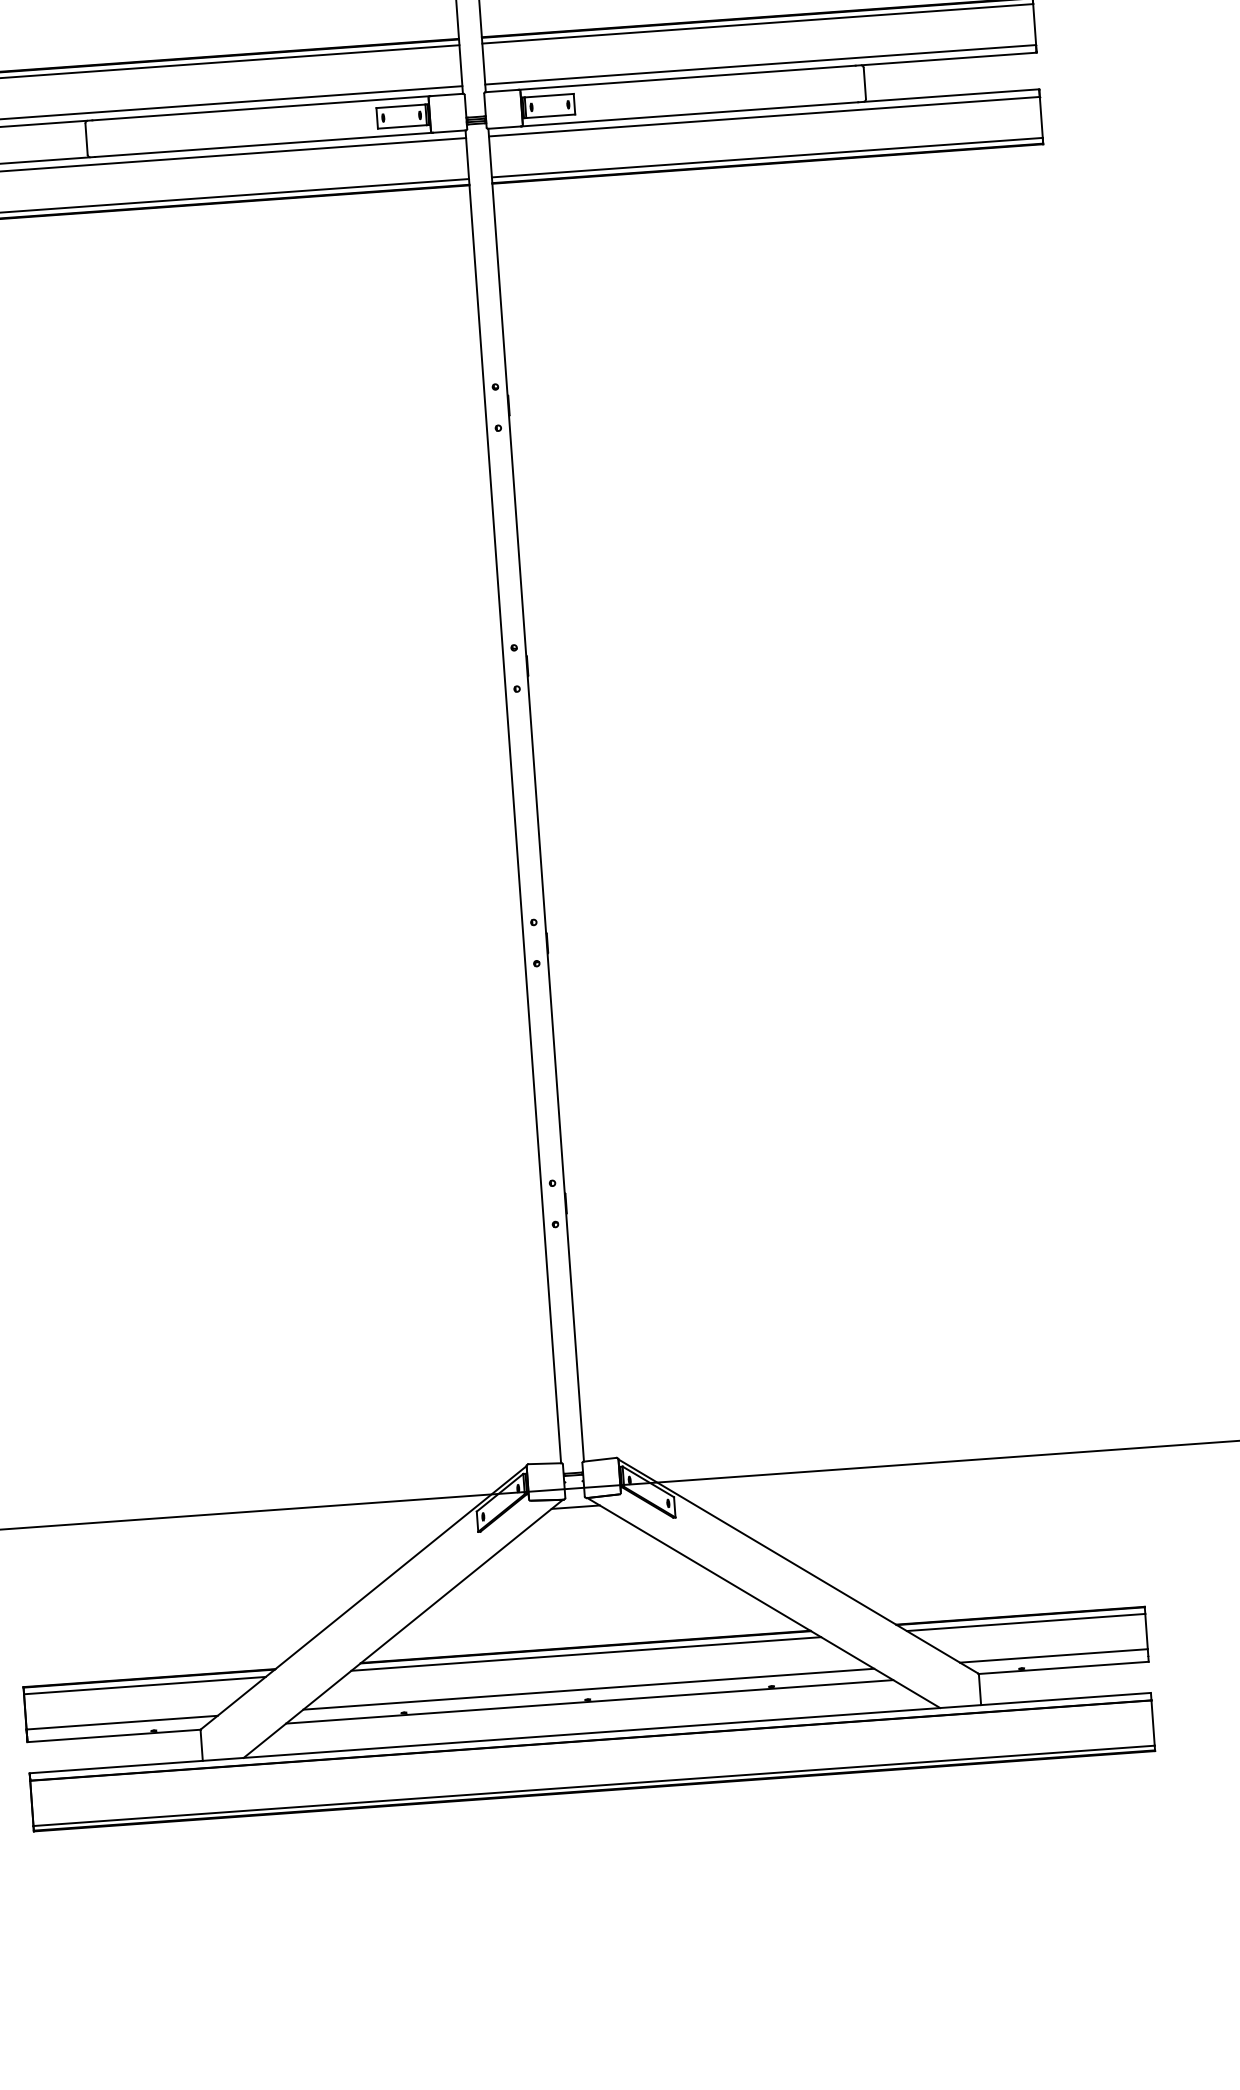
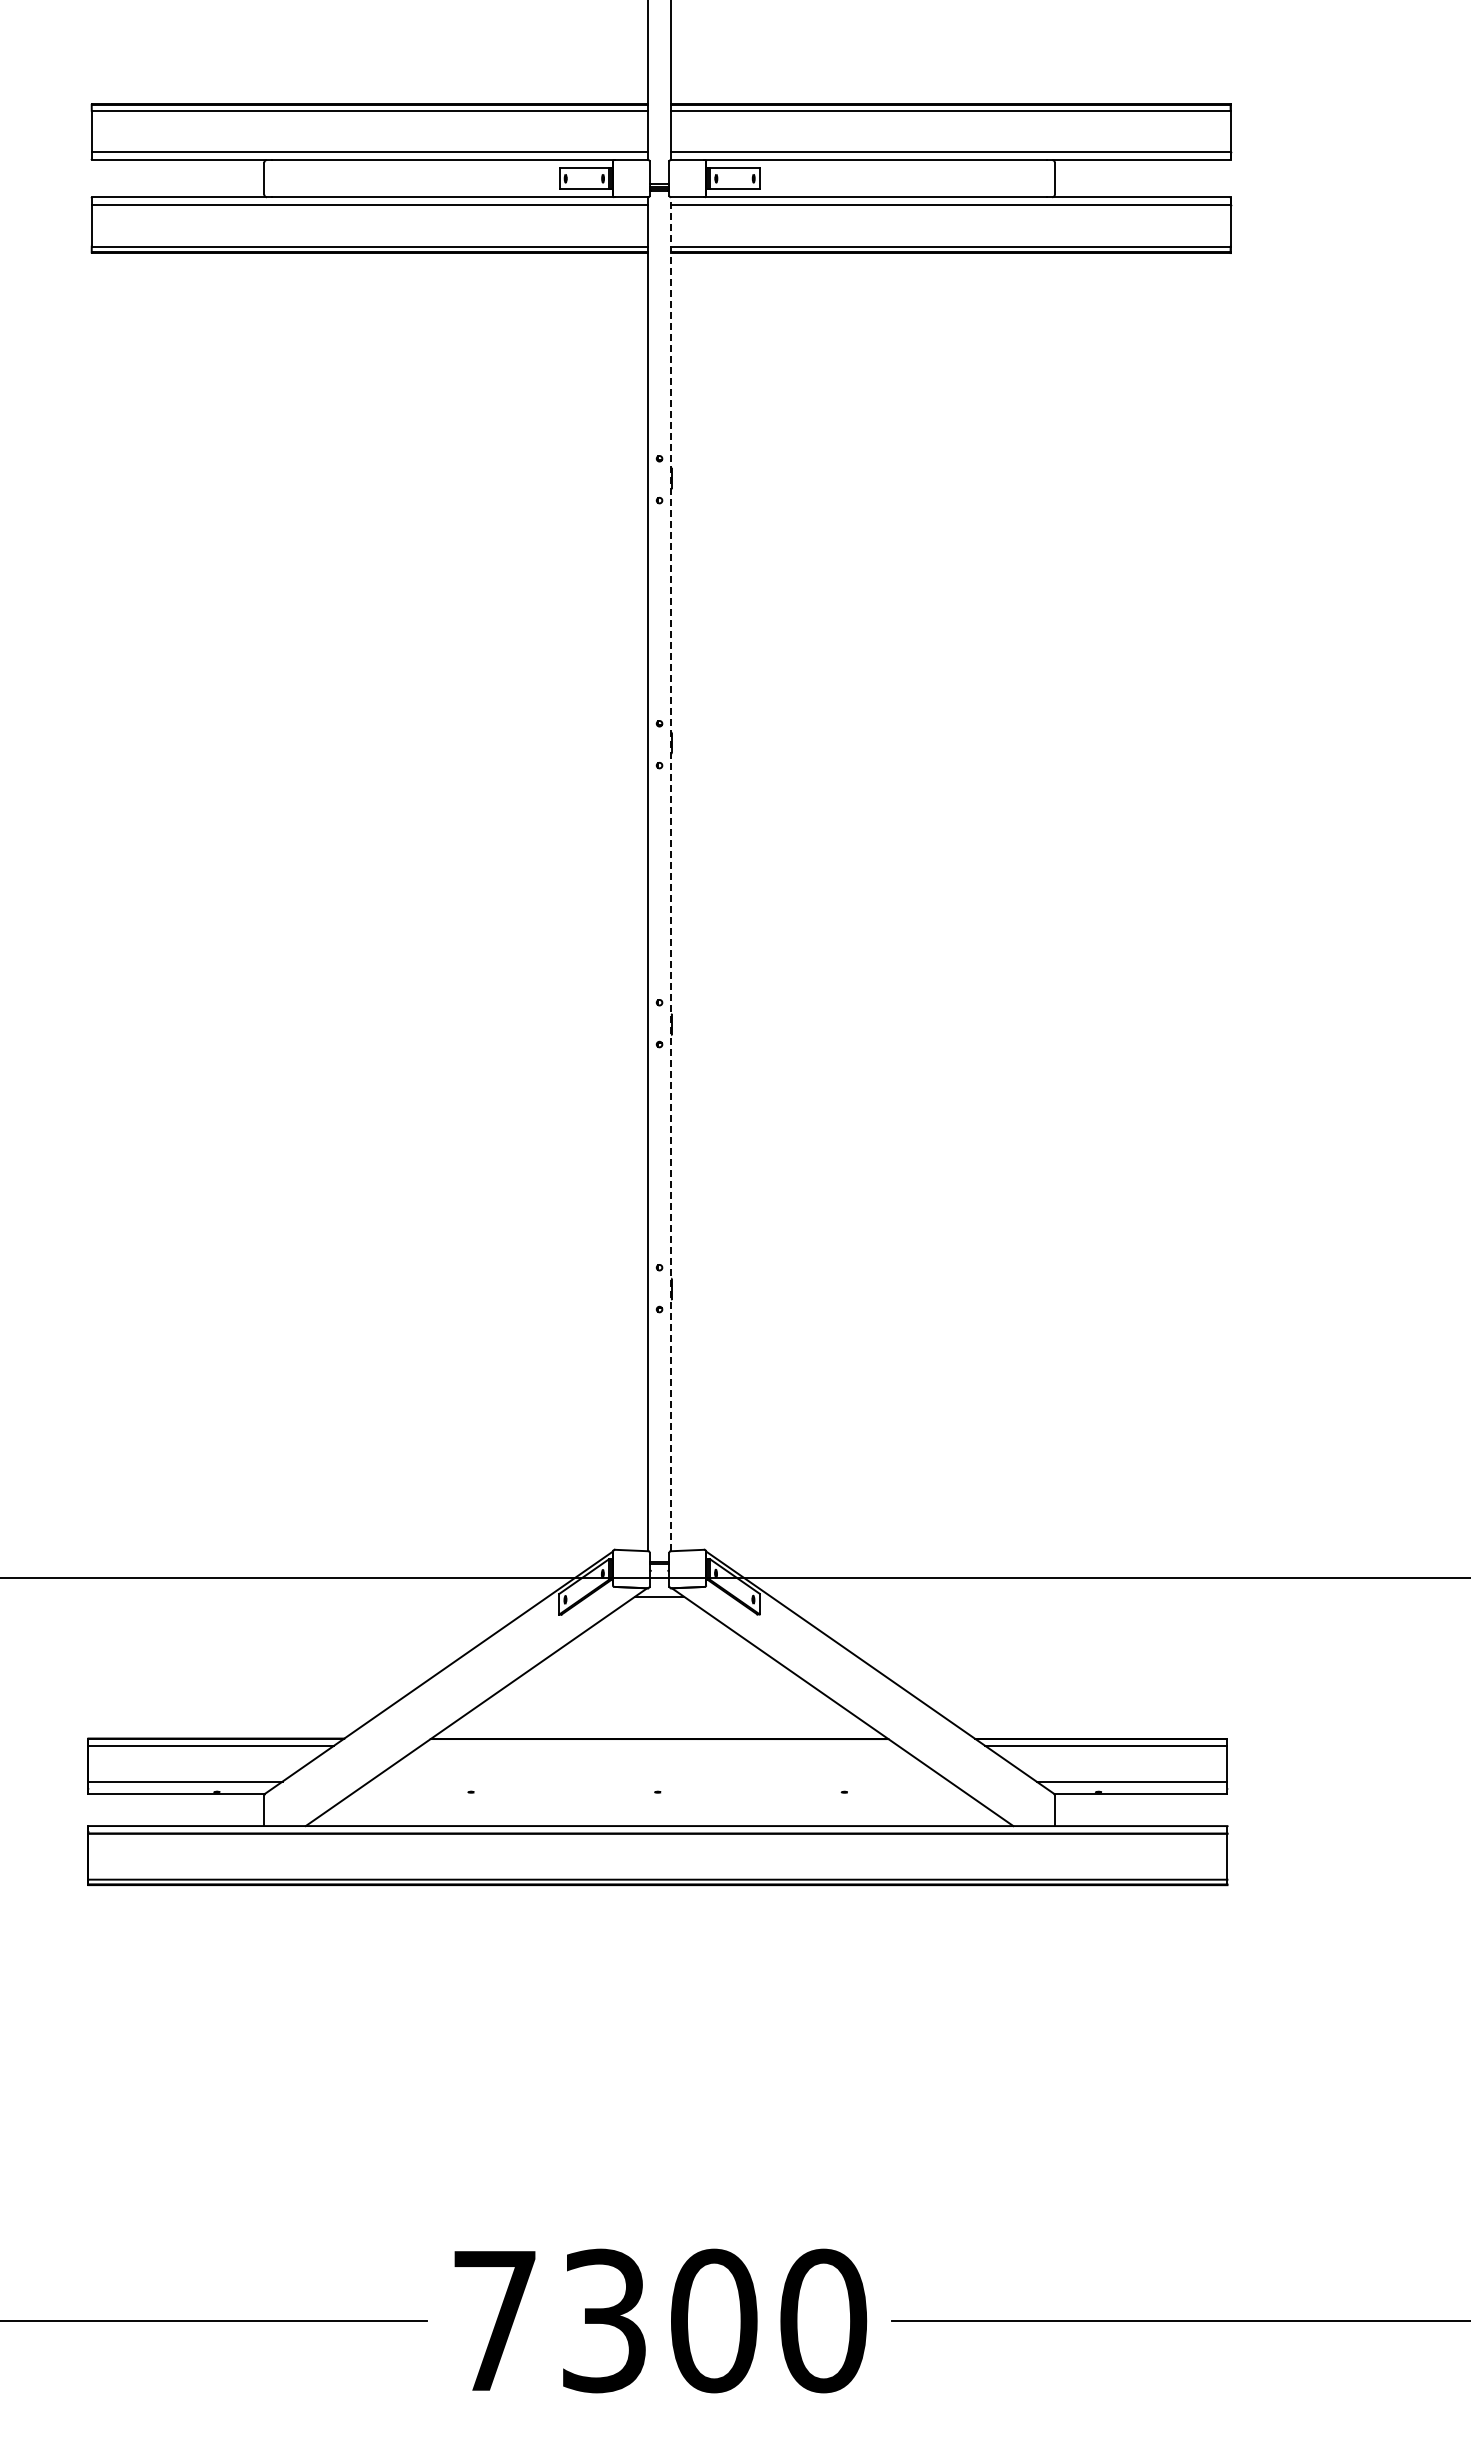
line: (536, 795) -> (671, 874), solid -> dashed
line: (586, 1653) -> (659, 1745), removed
line: (588, 1689) -> (659, 1781), removed
line: (589, 1701) -> (659, 1794), removed

